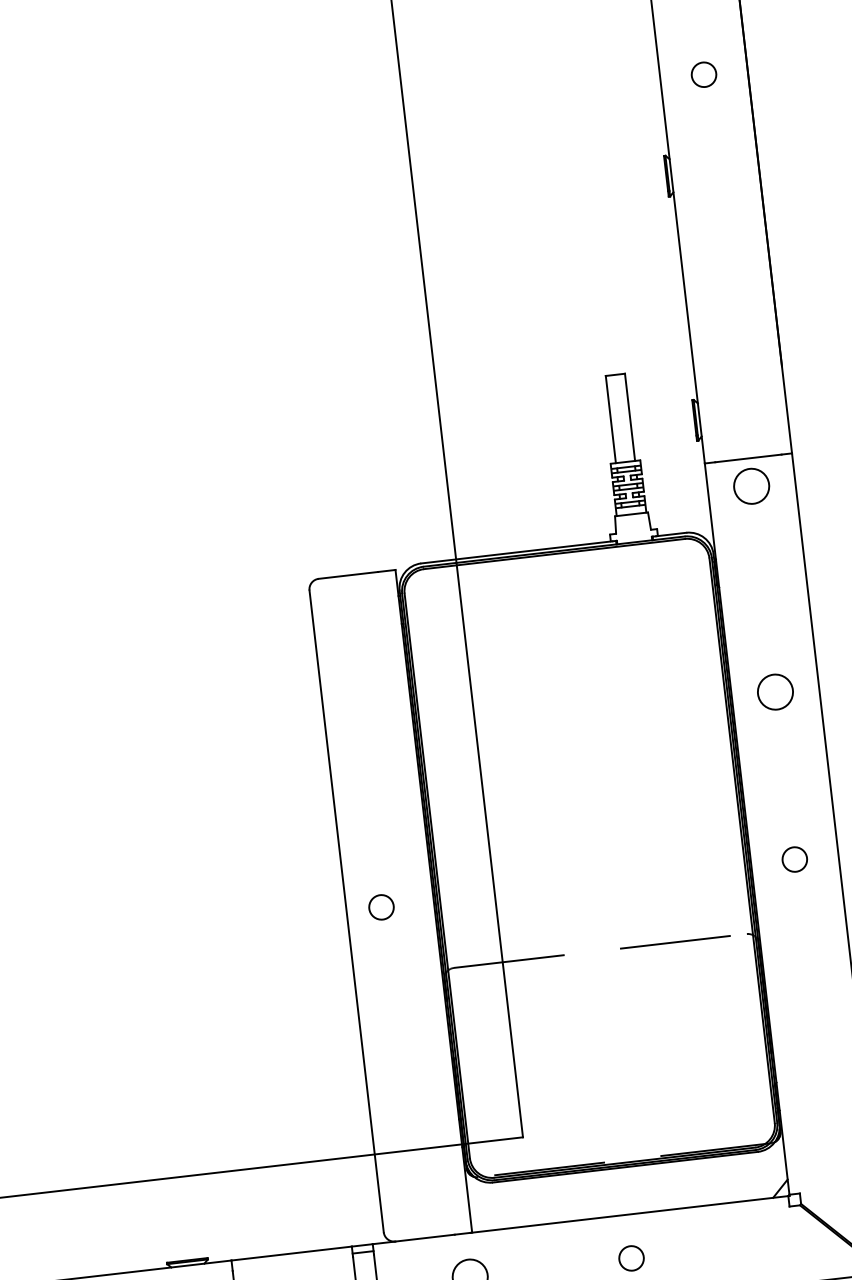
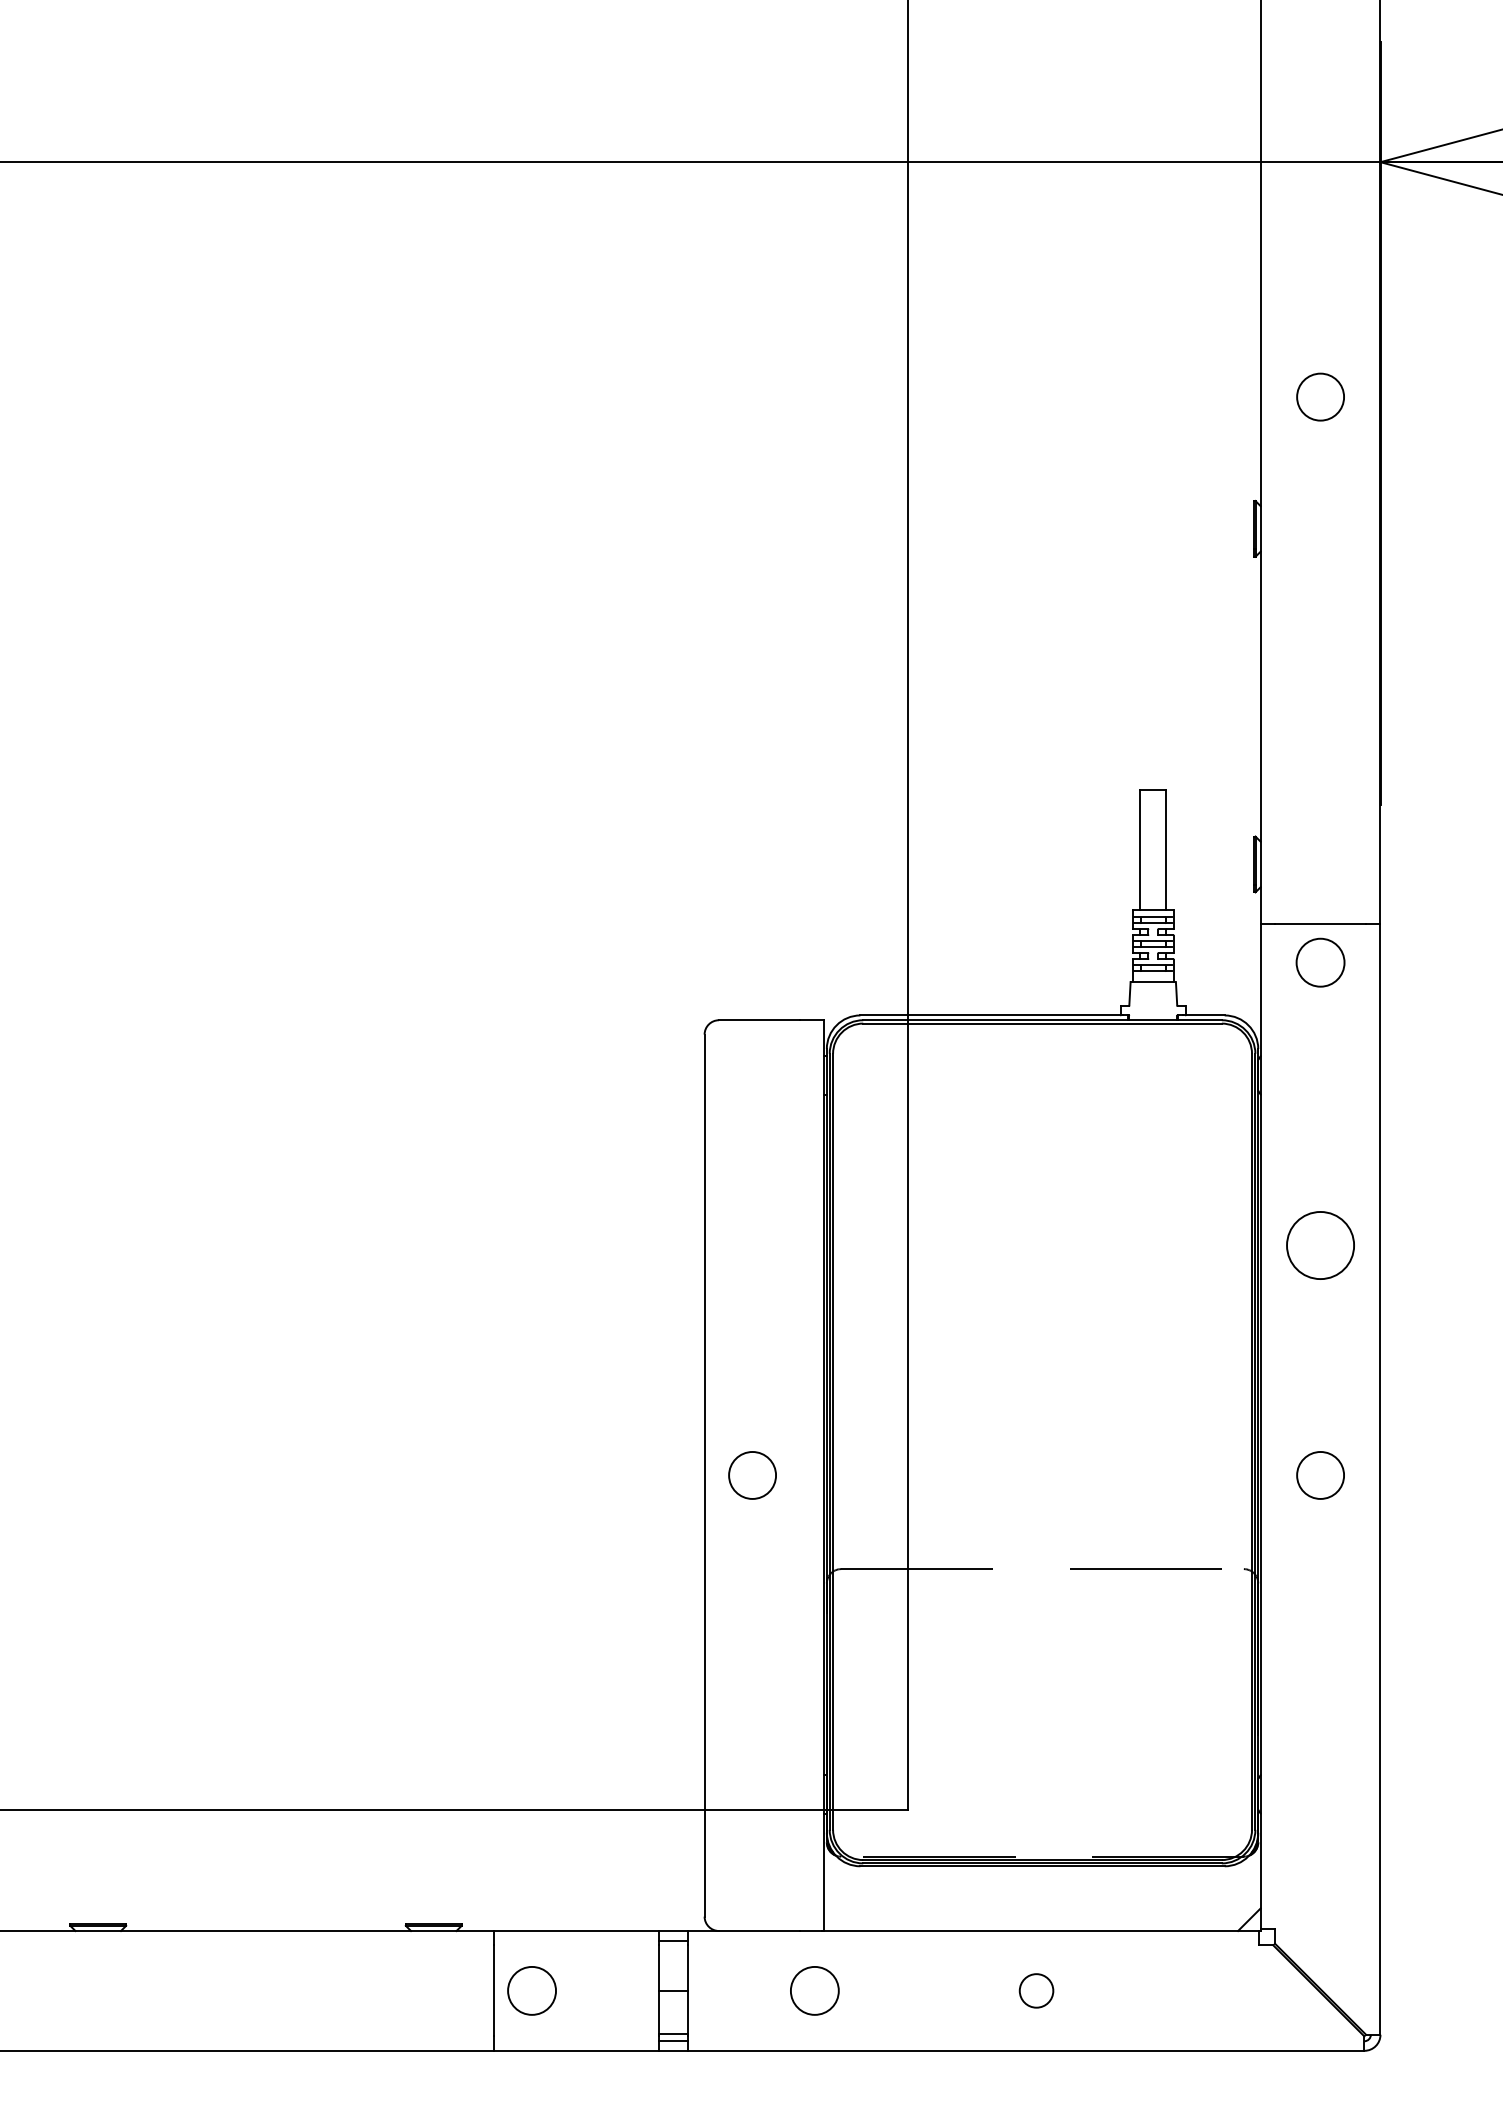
circle: (703, 74) -> (1320, 396), size x1.4
circle: (775, 692) -> (1320, 1245), size x1.4
circle: (794, 859) -> (1320, 1475), size x1.4
circle: (381, 907) -> (752, 1475), size x1.4

